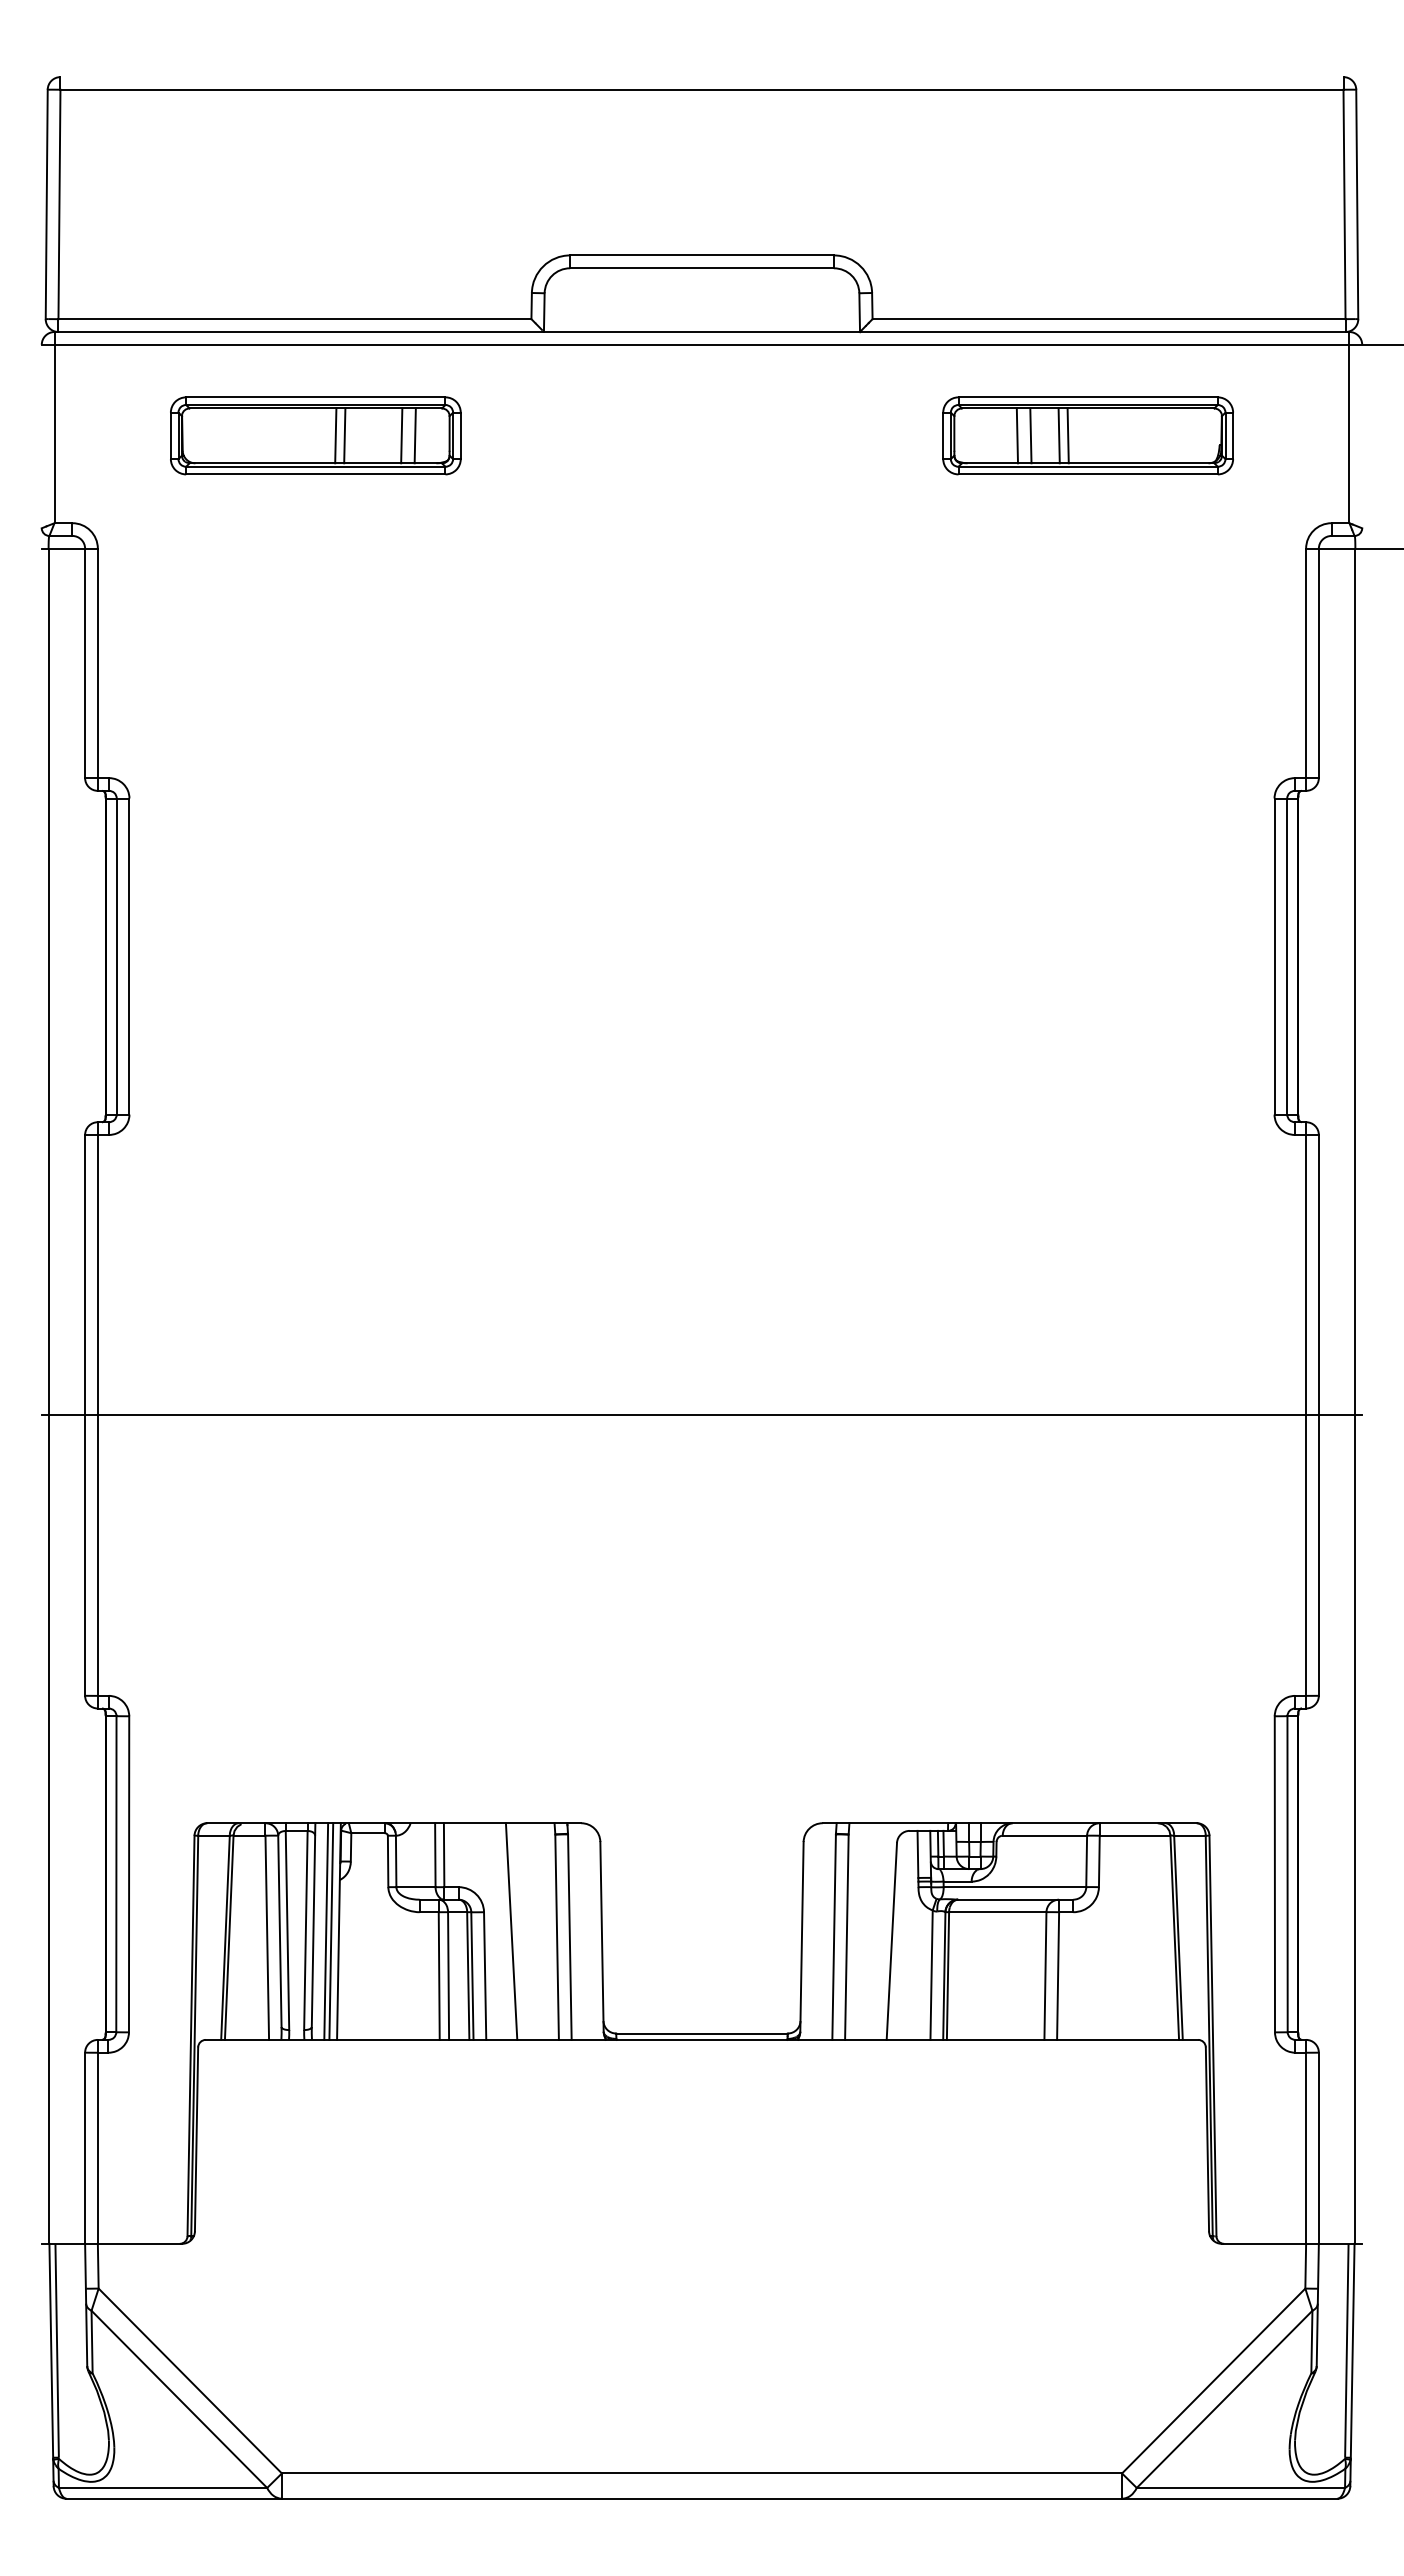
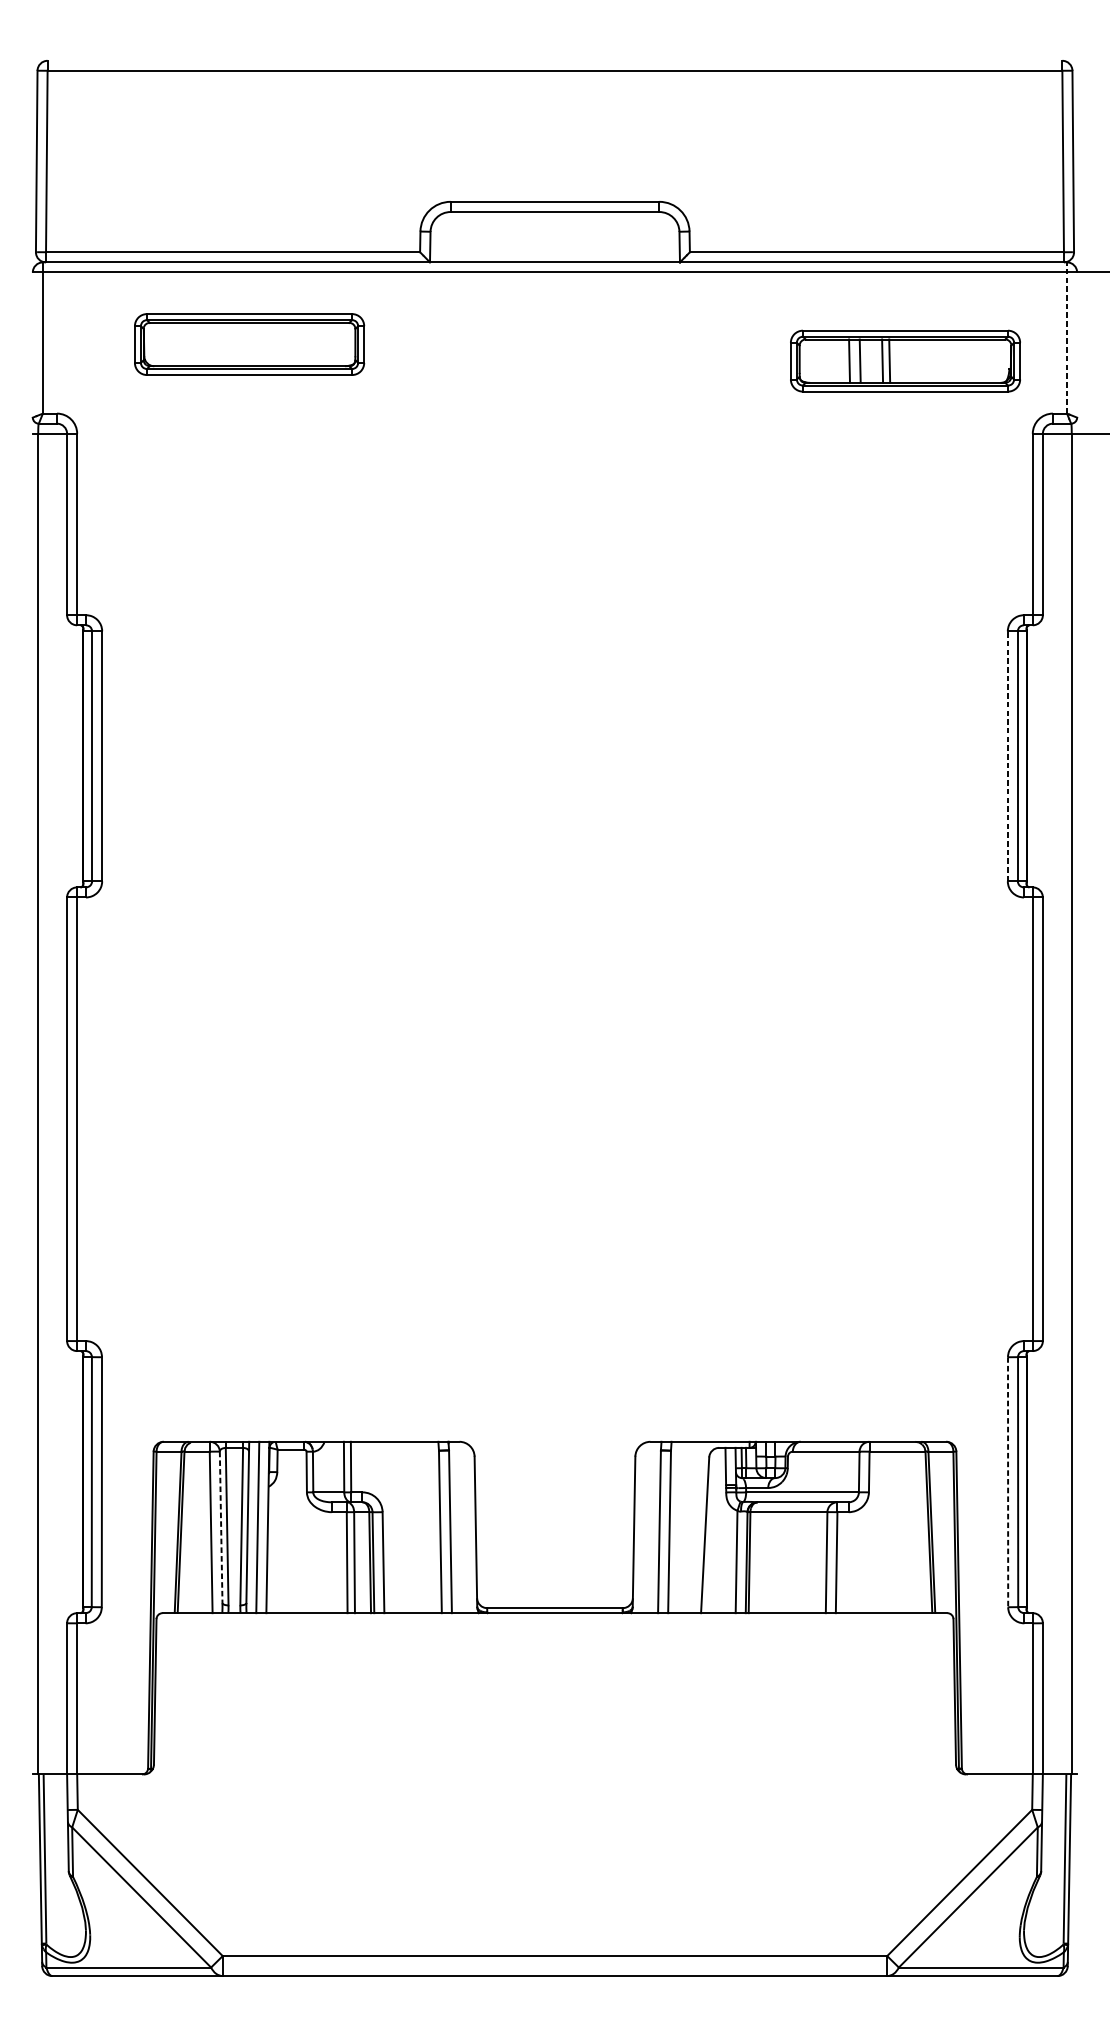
line: (1349, 427) -> (1067, 337), solid -> dashed
line: (335, 435) -> (265, 344), removed
line: (344, 435) -> (272, 344), removed
line: (401, 435) -> (317, 344), removed
line: (414, 435) -> (327, 344), removed
part: (1087, 435) -> (904, 360), moved
line: (1274, 956) -> (1007, 756), solid -> dashed
line: (701, 1415) -> (554, 1119), removed
line: (1274, 1874) -> (1007, 1482), solid -> dashed
line: (279, 1931) -> (220, 1527), solid -> dashed
line: (331, 1931) -> (261, 1527), removed
line: (511, 1931) -> (404, 1527), removed

